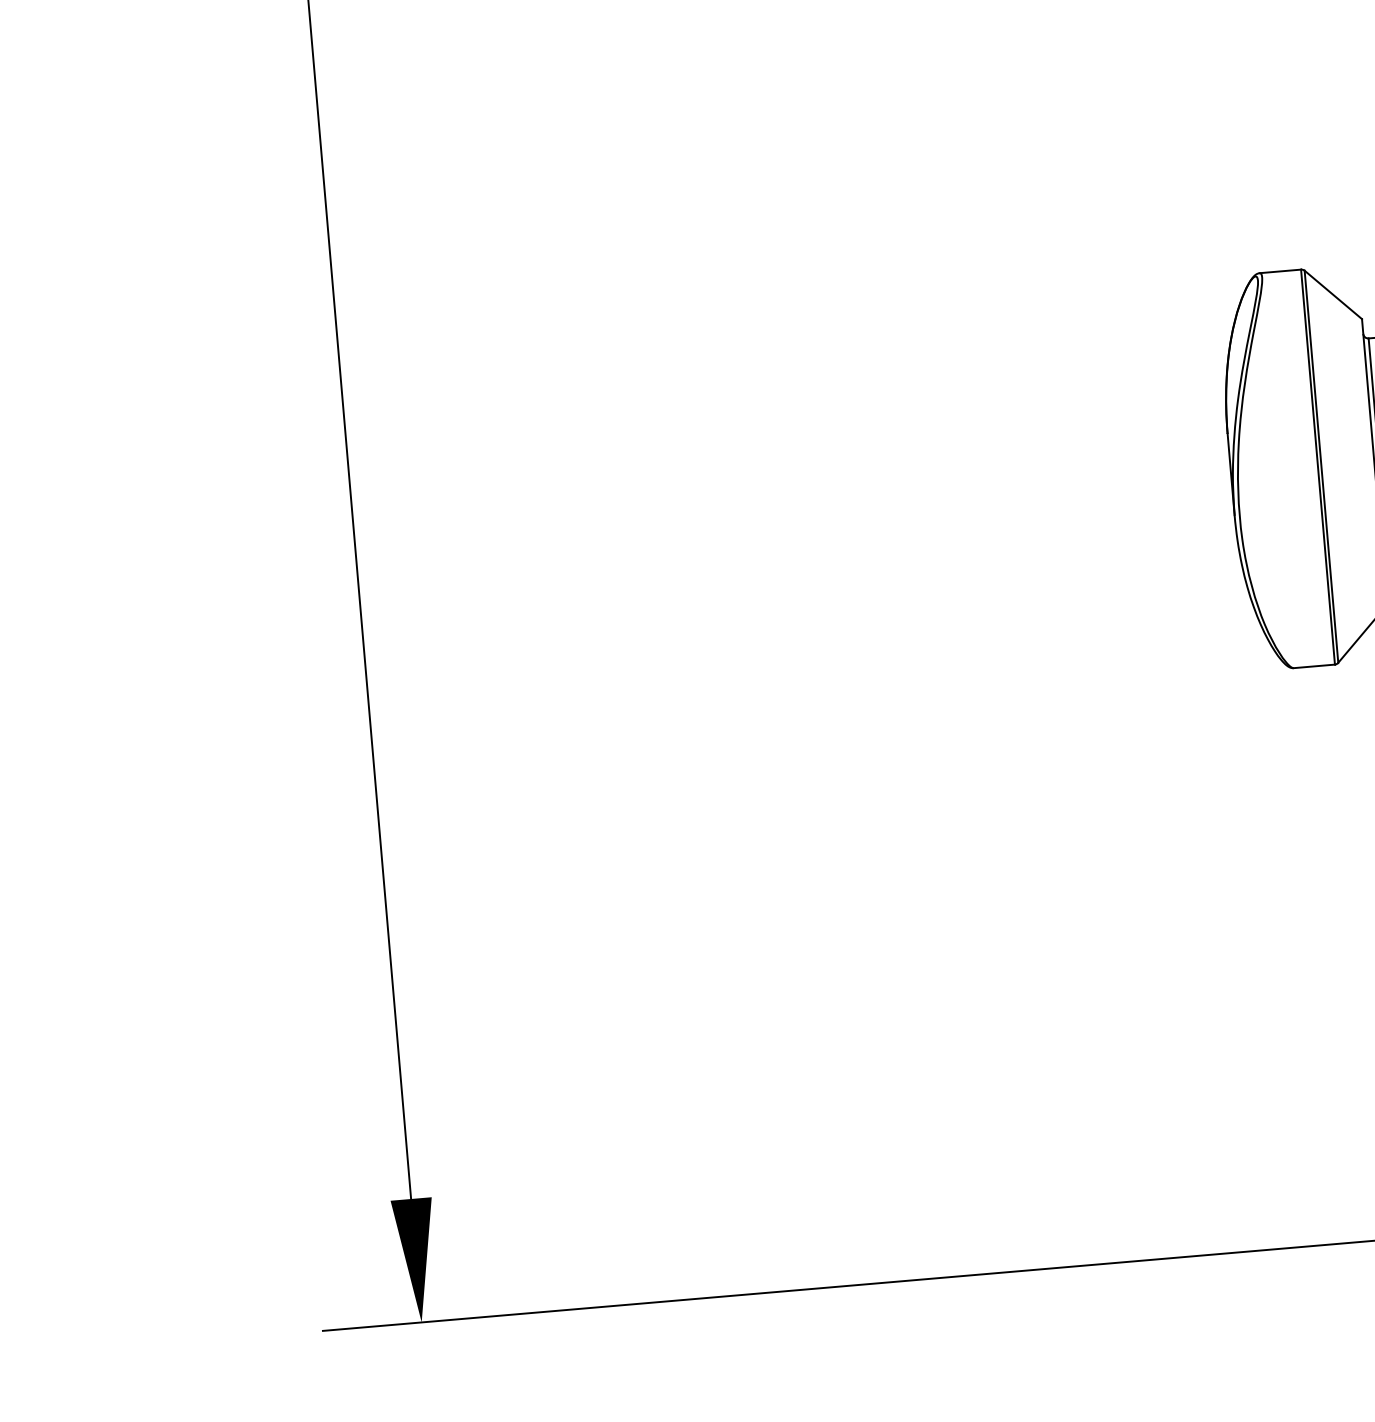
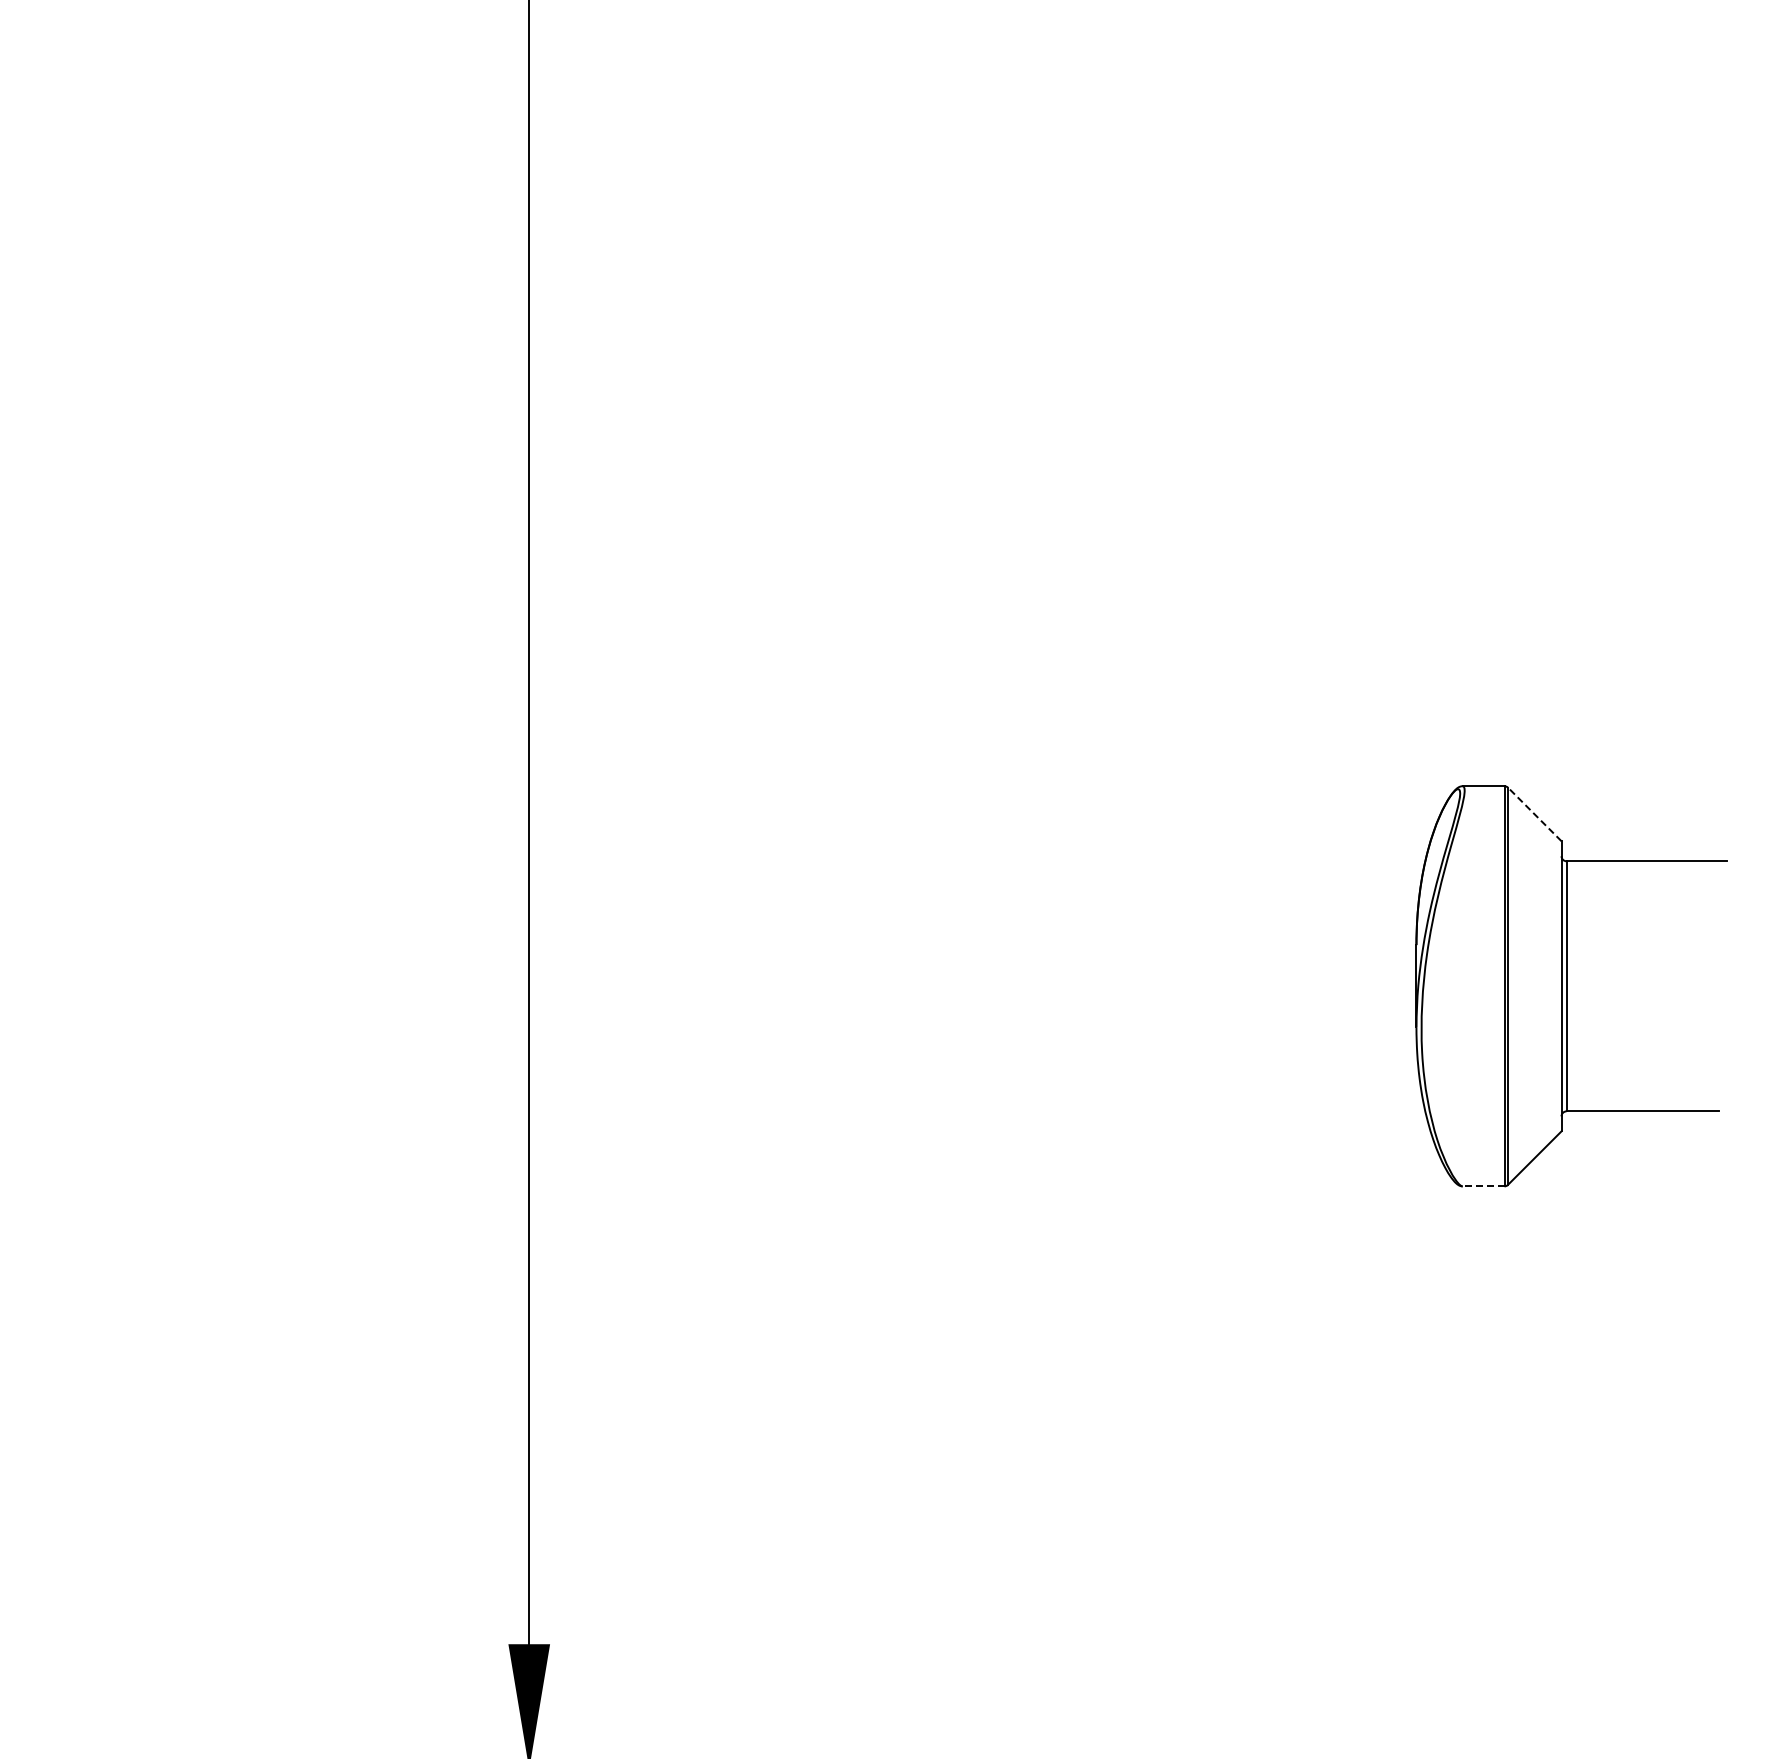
line: (1333, 295) -> (1534, 814), solid -> dashed
line: (1314, 666) -> (1483, 1186), solid -> dashed

